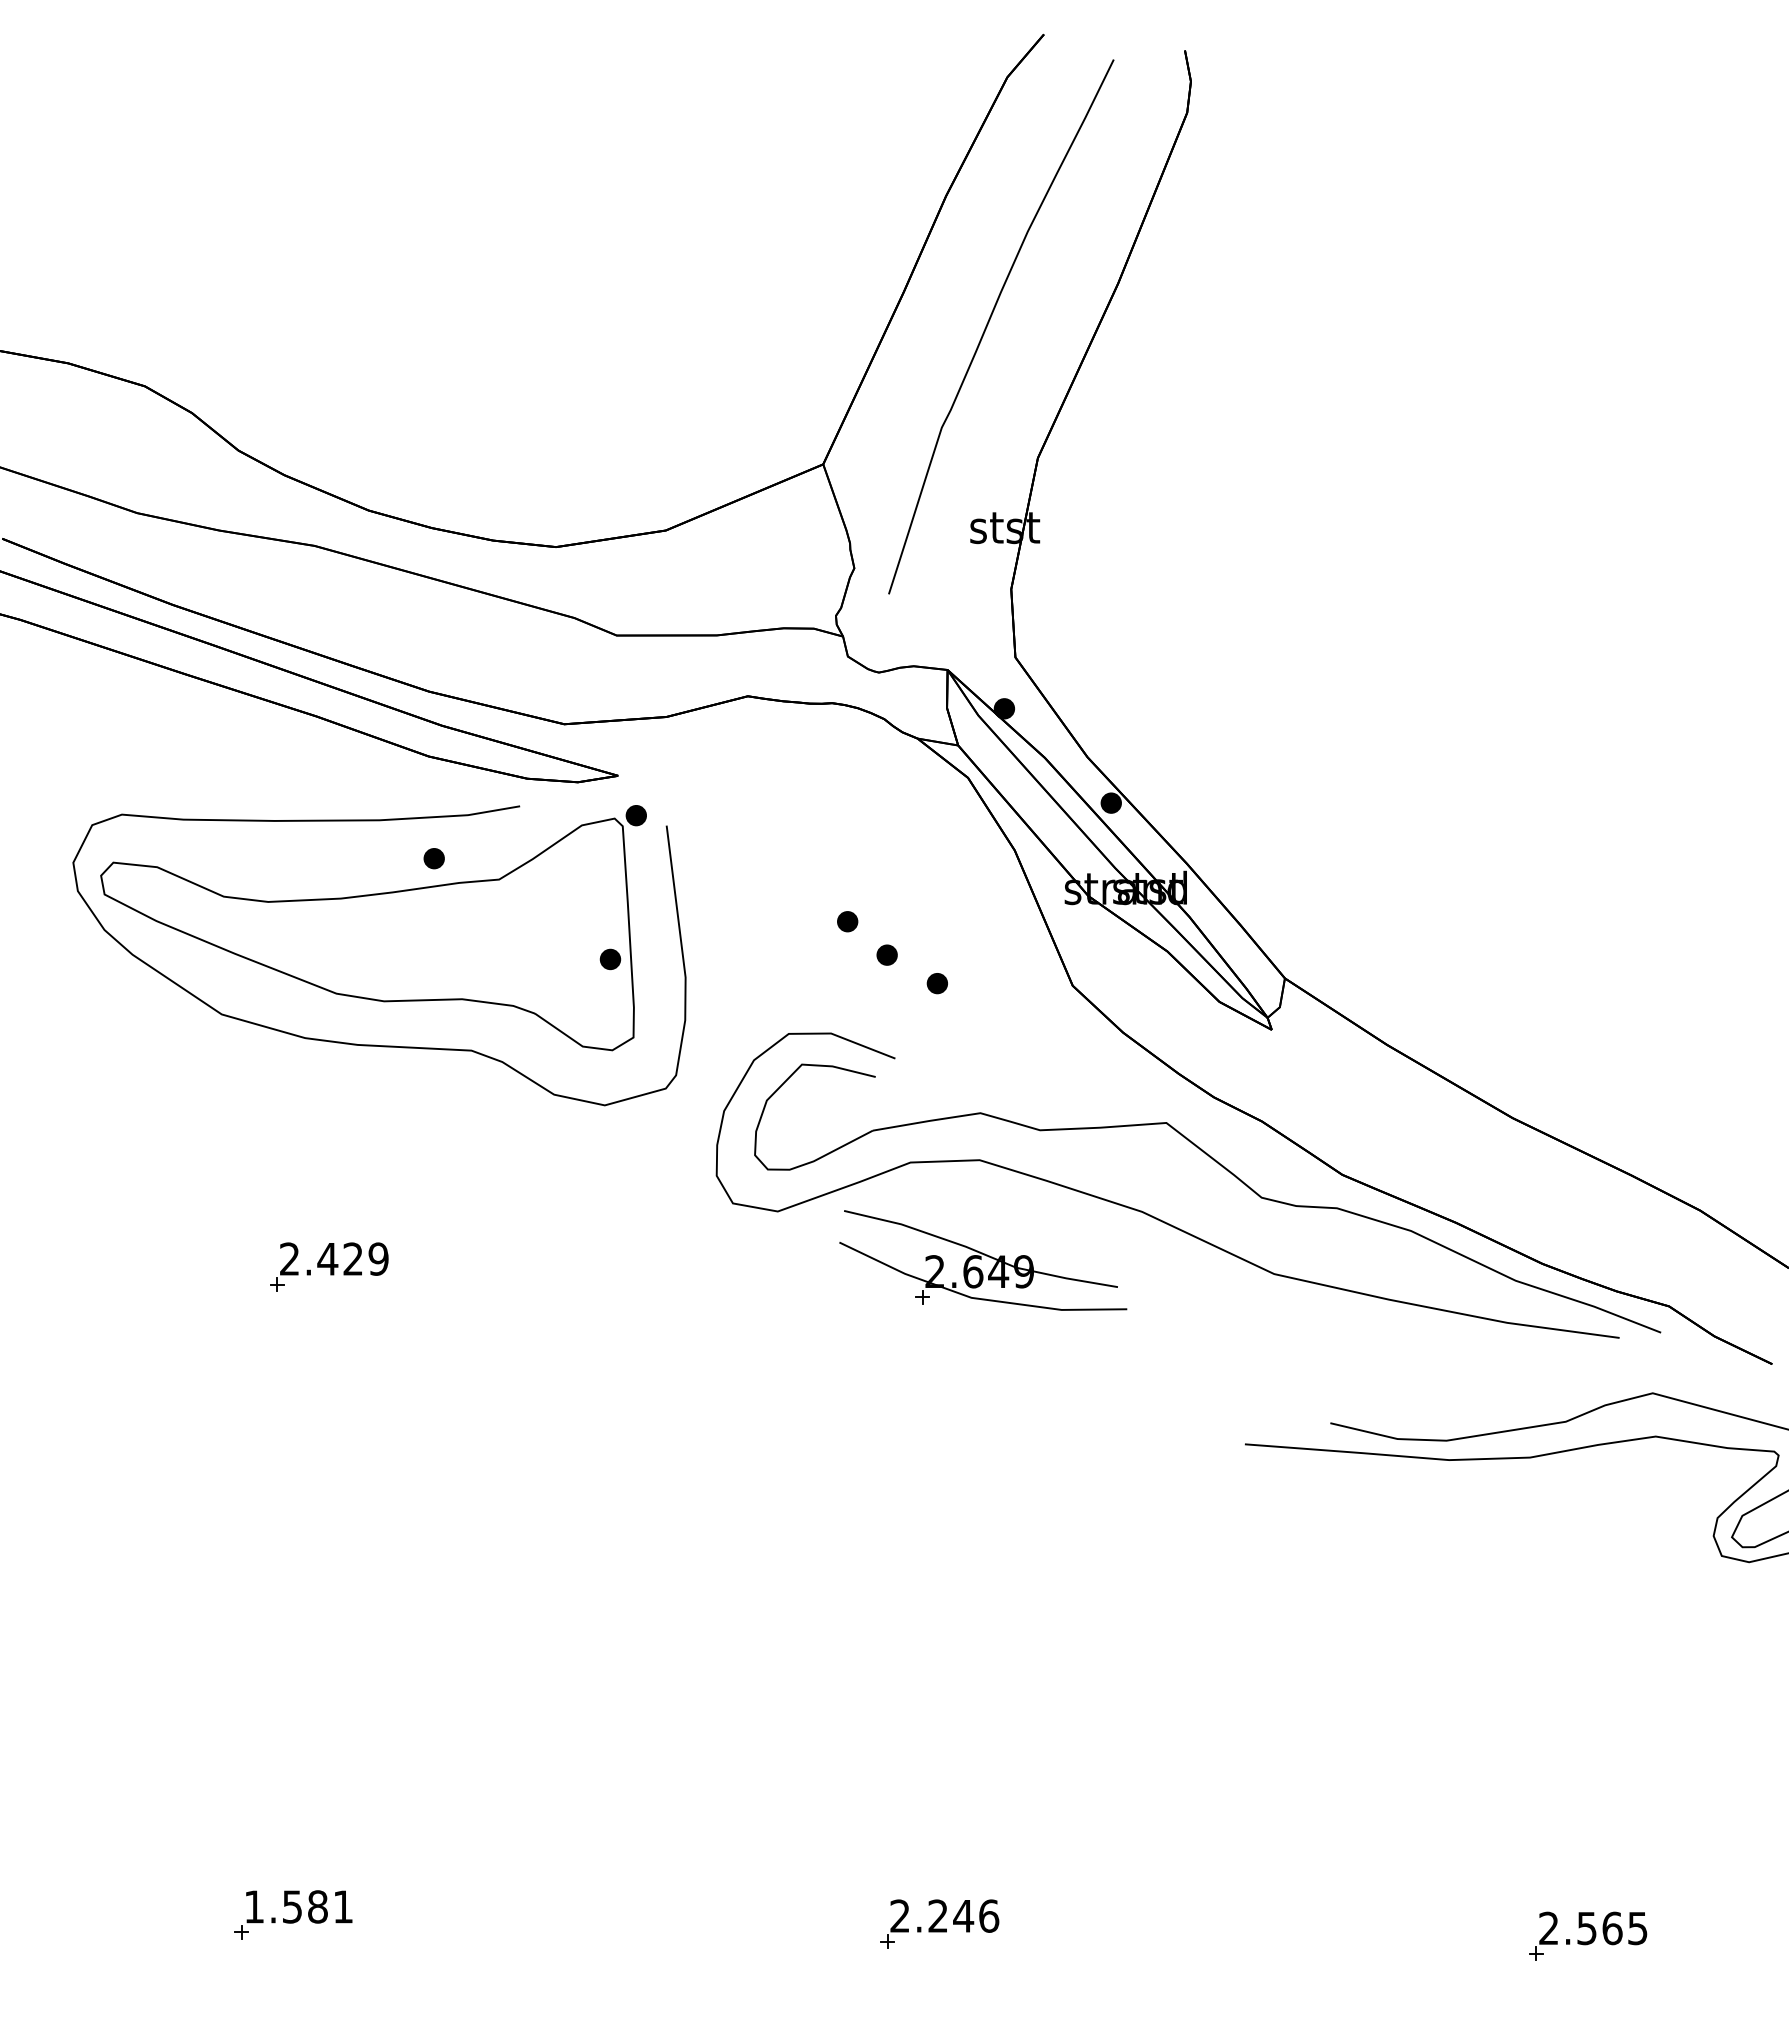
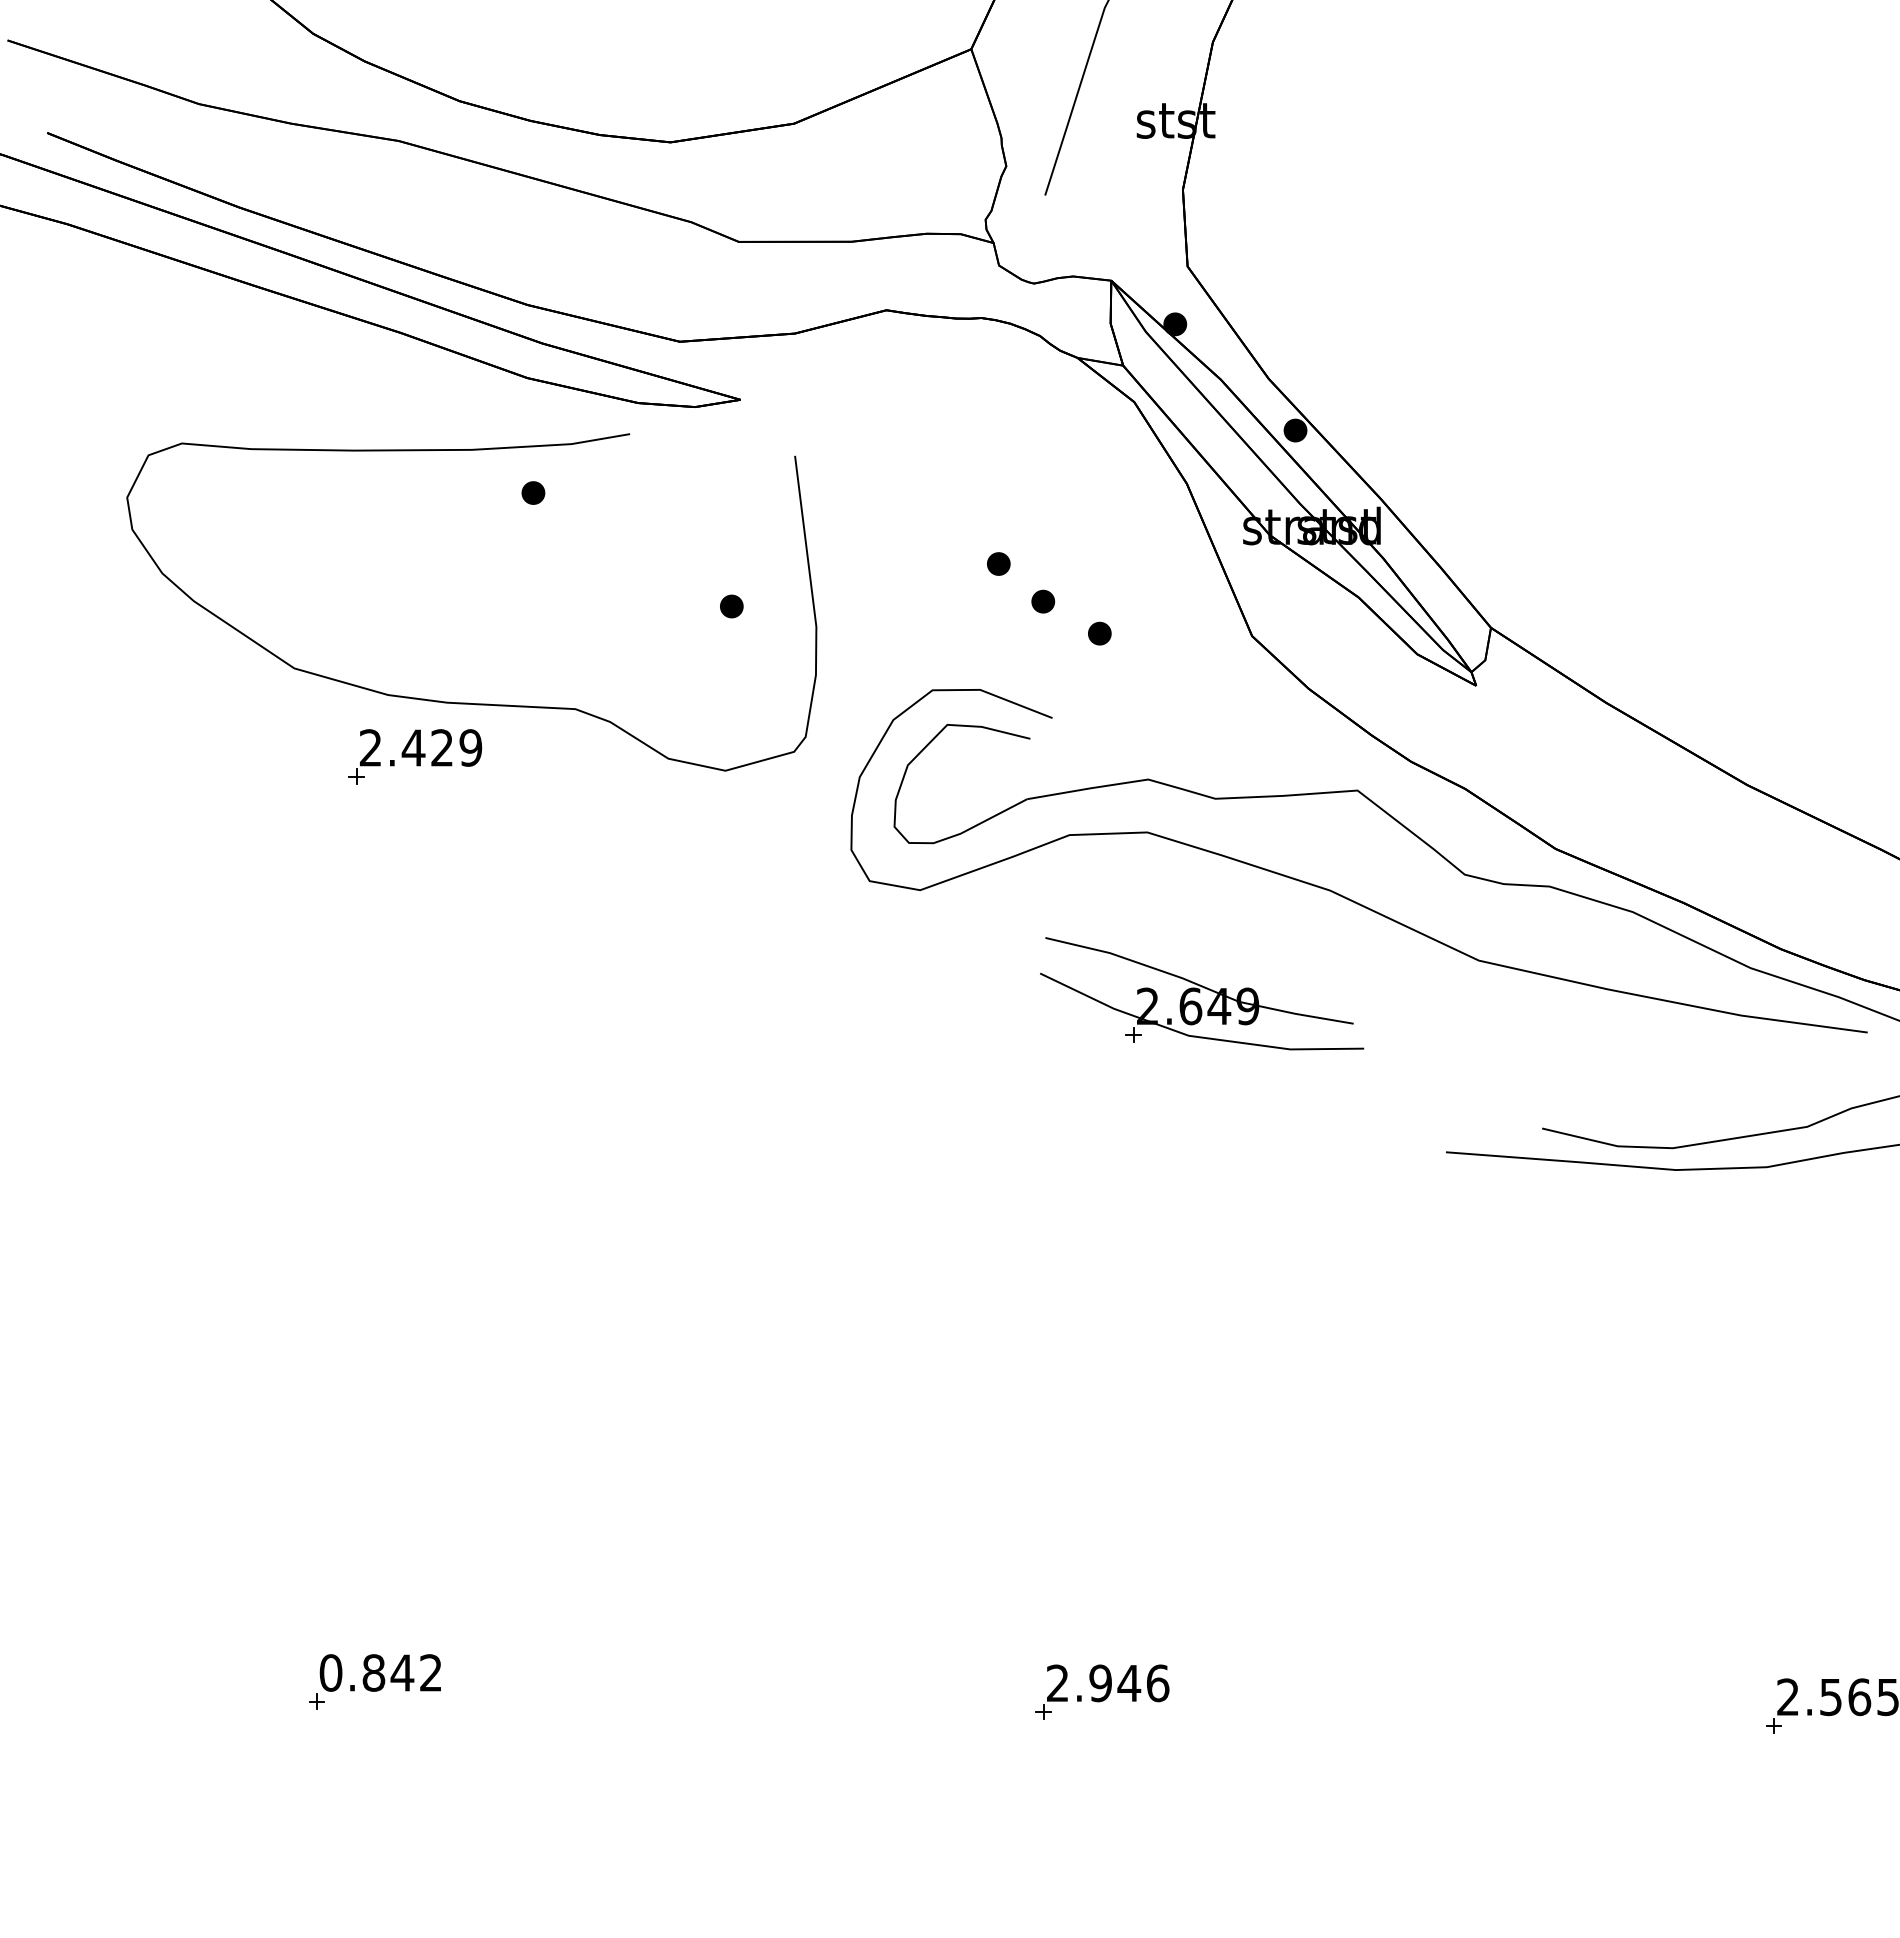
part: (373, 928) -> (465, 571), removed
part: (983, 1260) -> (1202, 993), moved
part: (329, 1266) -> (415, 756), moved
text: (298, 1906) -> (380, 1672), 1.581 -> 0.842
text: (938, 1915) -> (1101, 1682), 2.246 -> 2.946

